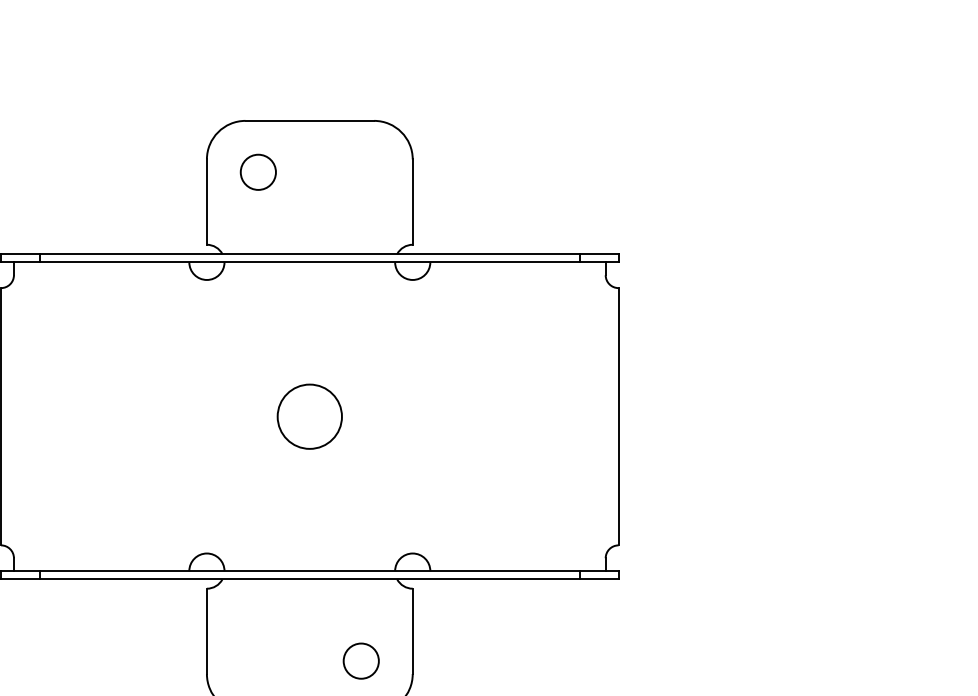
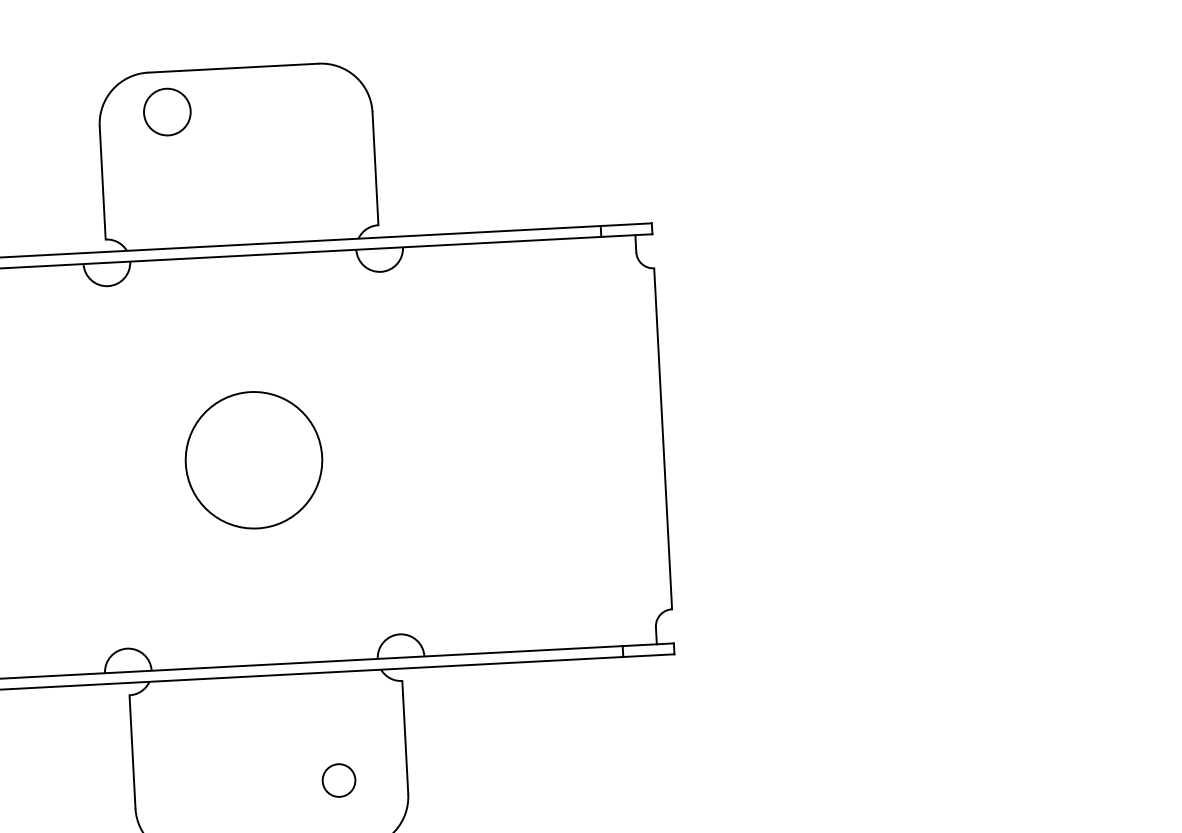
circle: (257, 171) -> (166, 111), moved
circle: (309, 416) -> (253, 459), size x1.6
circle: (360, 660) -> (338, 779), size x0.7

